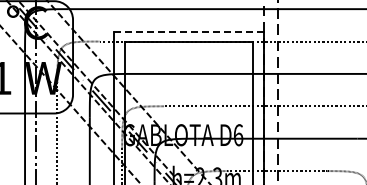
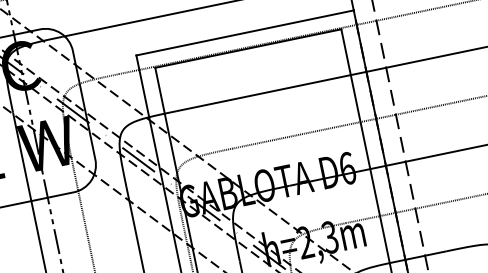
line: (189, 31) -> (245, 32), dashed -> solid

